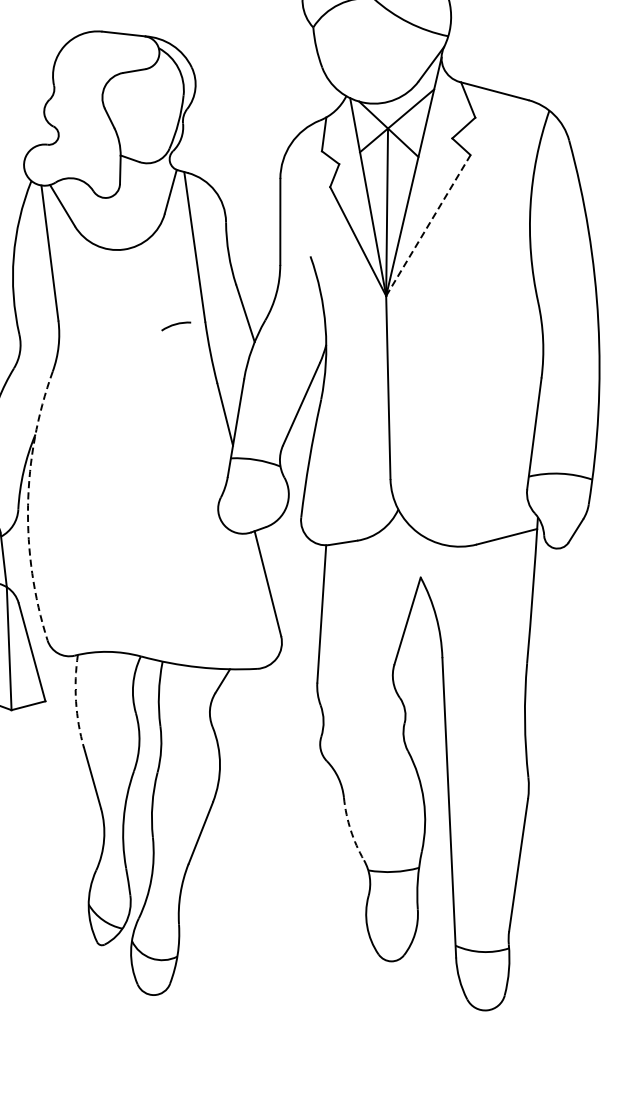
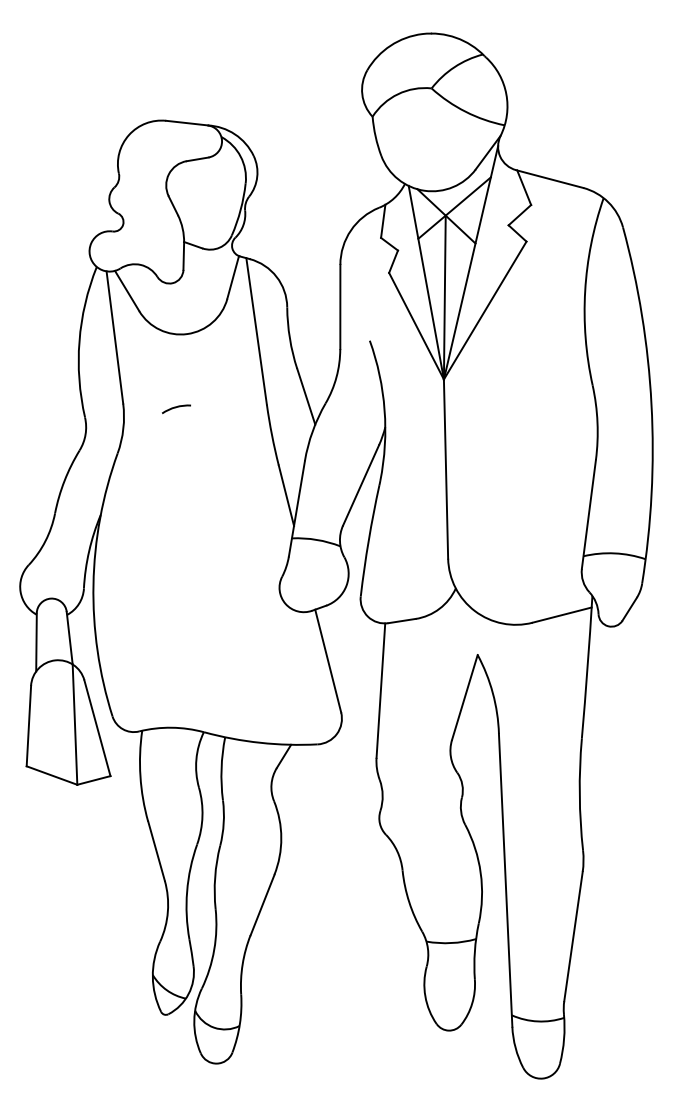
line: (428, 225) -> (485, 310), dashed -> solid
arc: (176, 325) -> (176, 408), moved
arc: (28, 505) -> (93, 584), dashed -> solid
arc: (76, 701) -> (140, 776), dashed -> solid
arc: (351, 830) -> (409, 902), dashed -> solid

